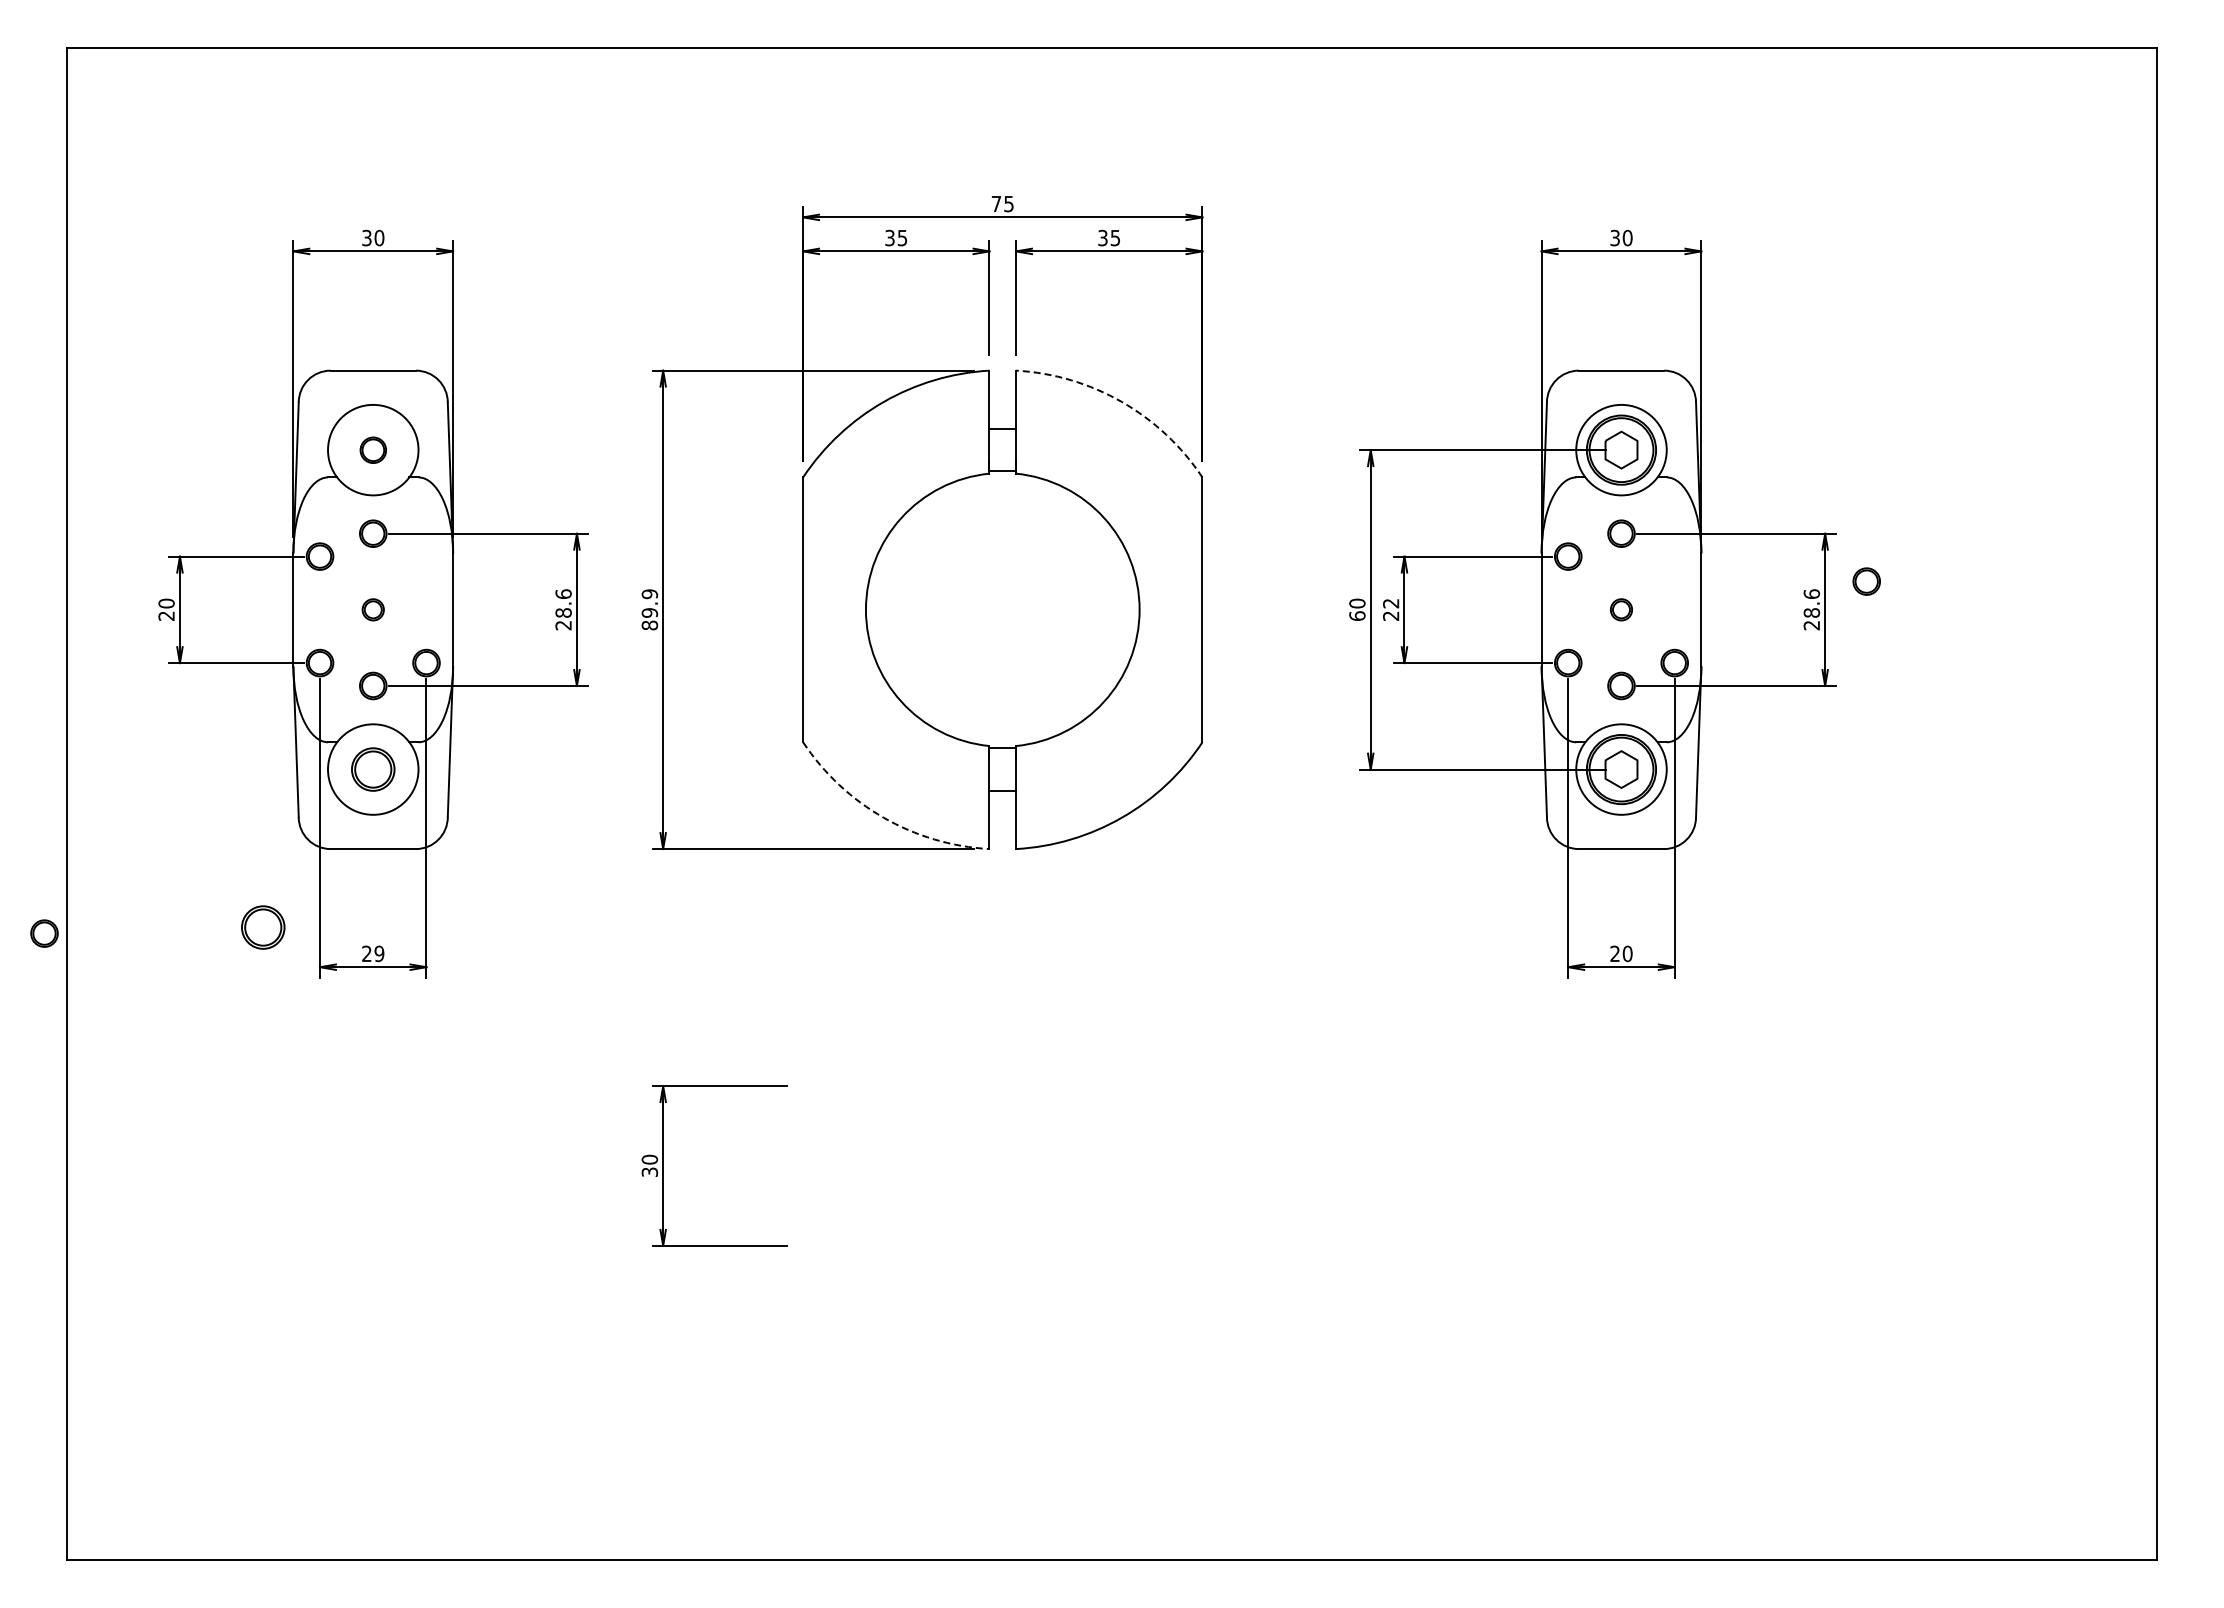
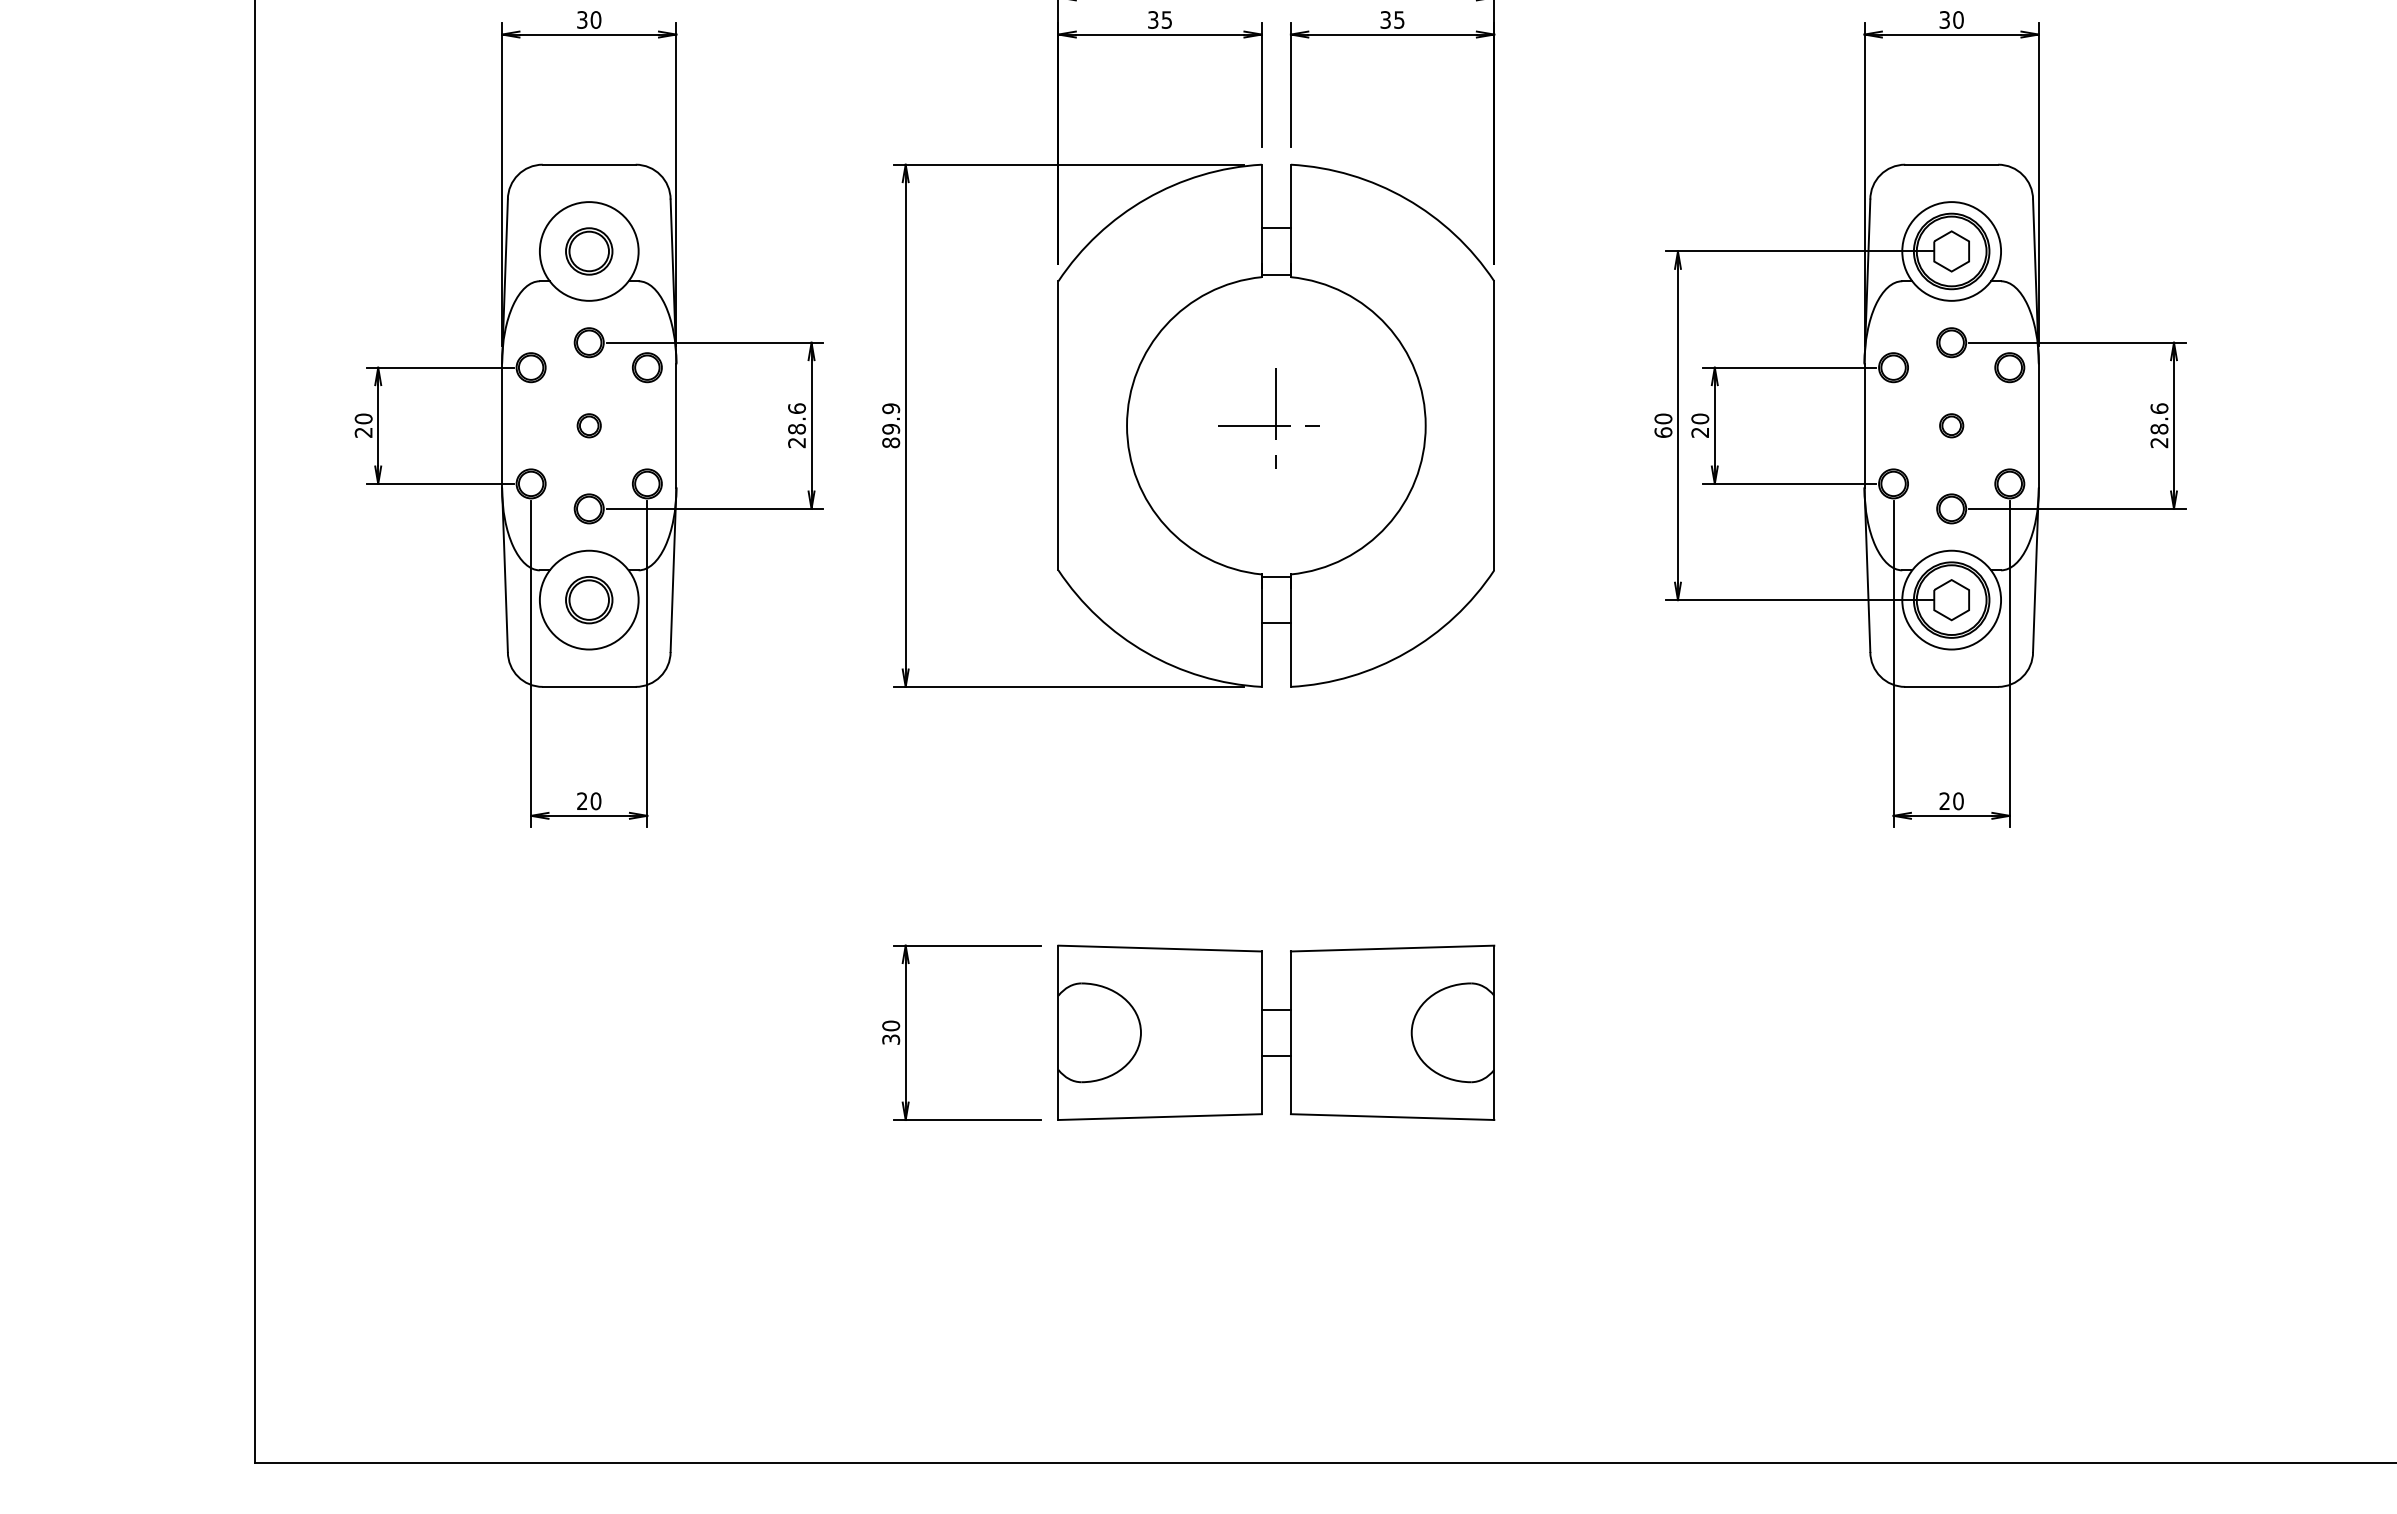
arc: (1121, 402) -> (1405, 199), dashed -> solid
part: (373, 450) -> (589, 251), size x1.67
part: (1866, 581) -> (2009, 367), moved
part: (996, 603) -> (1269, 418), added
text: (1391, 603) -> (1700, 418), 22 -> 20
arc: (883, 817) -> (1146, 652), dashed -> solid
part: (263, 927) -> (469, 772), removed
part: (44, 933) -> (647, 367), moved
text: (379, 954) -> (596, 801), 29 -> 20
part: (1002, 1165) -> (1276, 1032), added

